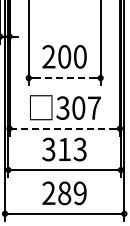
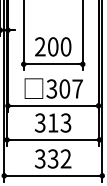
line: (64, 78) -> (53, 64), dashed -> solid
line: (64, 128) -> (53, 105), dashed -> solid
text: (64, 193) -> (53, 159), 289 -> 332

